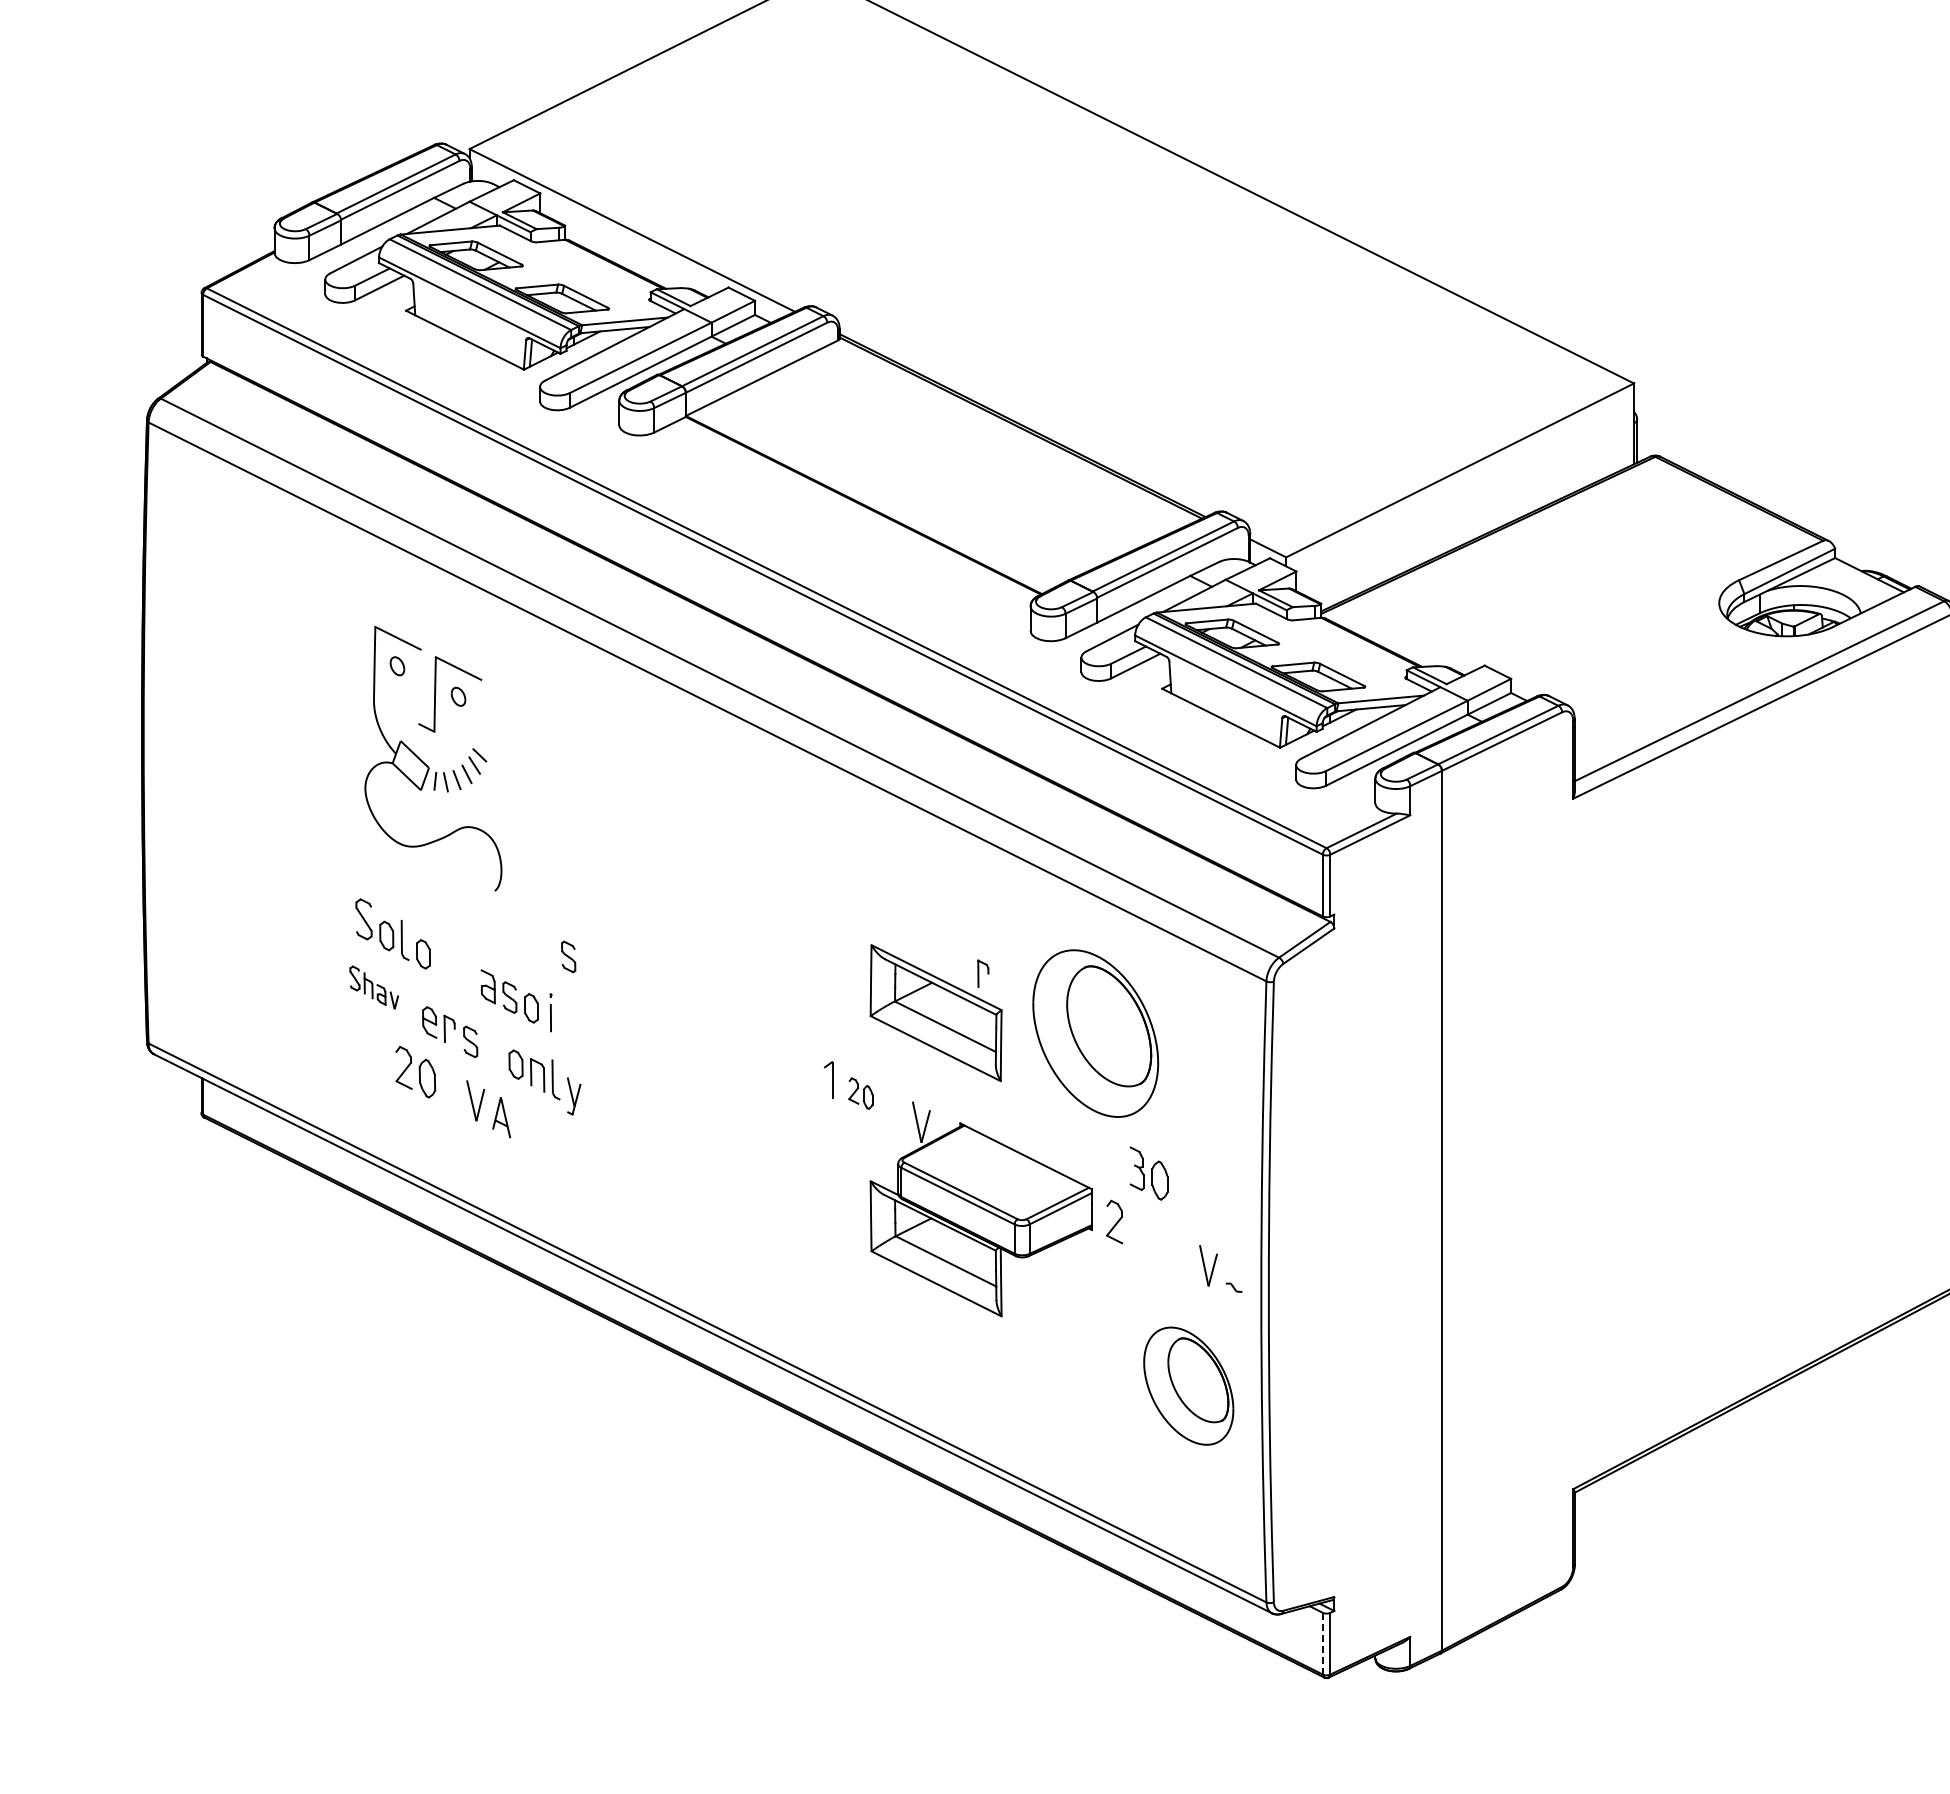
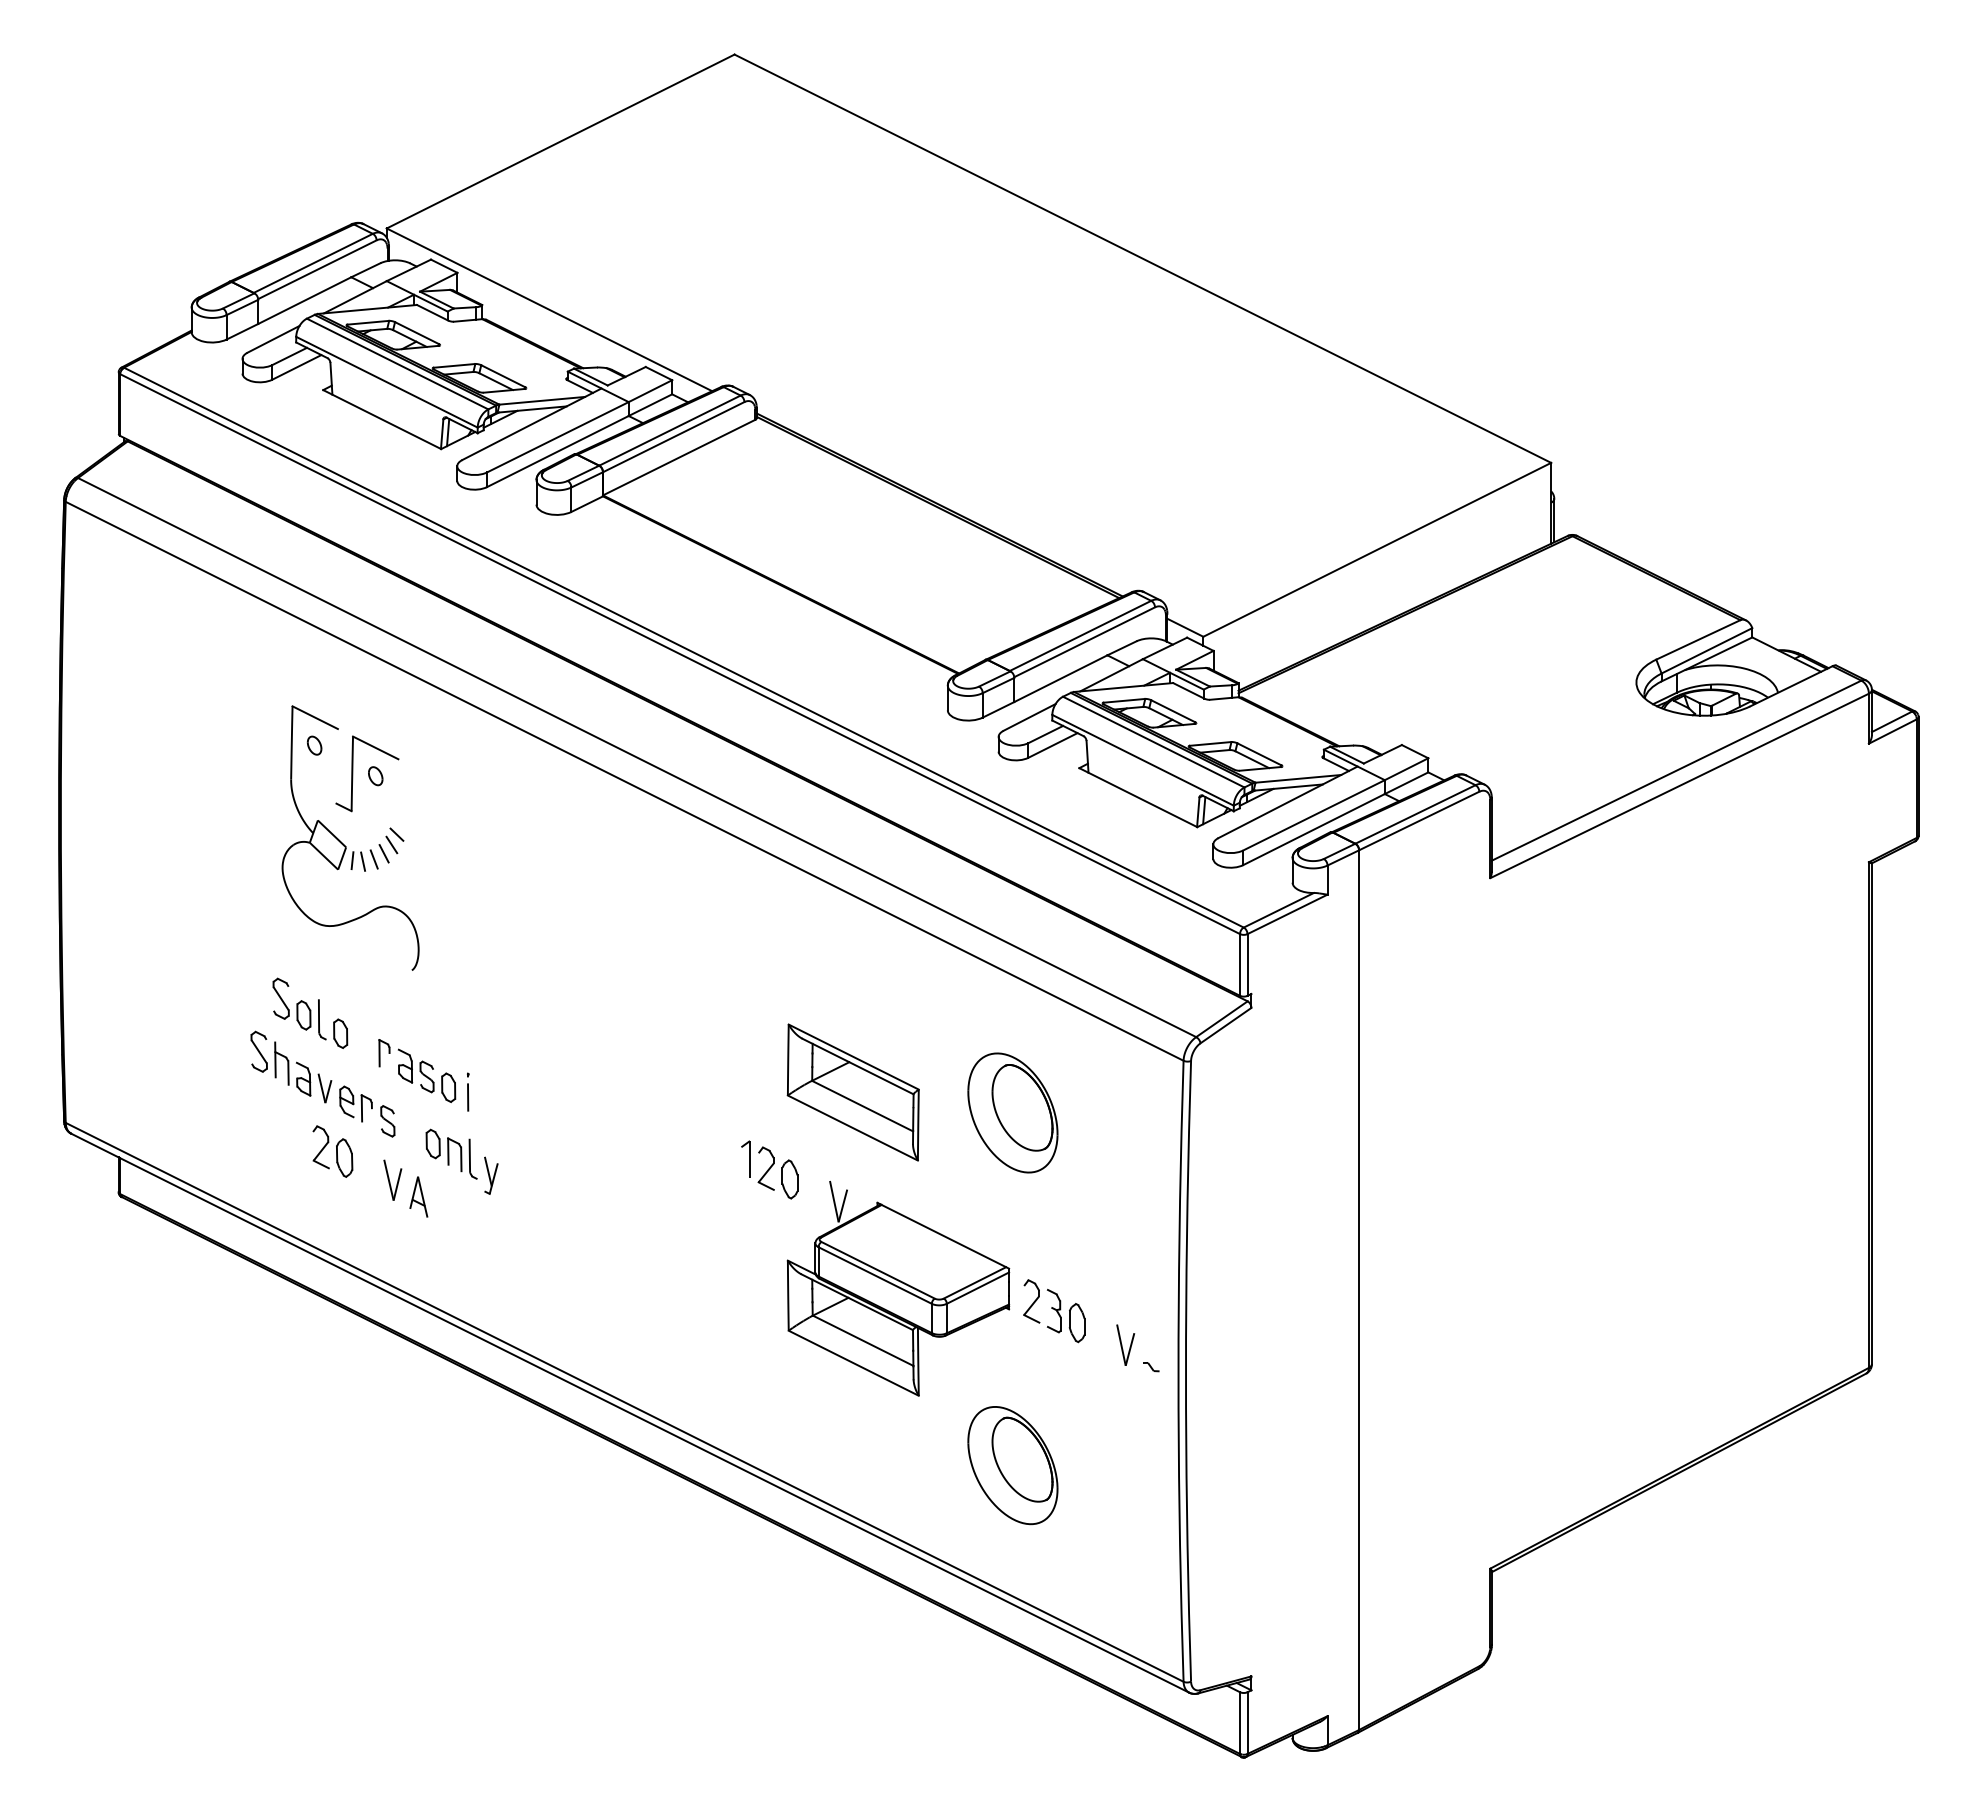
part: (568, 957) -> (485, 1036), removed
part: (983, 974) -> (384, 1053), moved
part: (374, 987) -> (291, 1066), size x1.67
part: (1095, 1033) -> (1012, 1112), size x0.71
part: (860, 1093) -> (777, 1172), size x1.67
part: (1149, 1174) -> (1066, 1316), moved
part: (1188, 1386) -> (1012, 1465), moved
line: (1323, 1644) -> (1240, 1723), dashed -> solid

